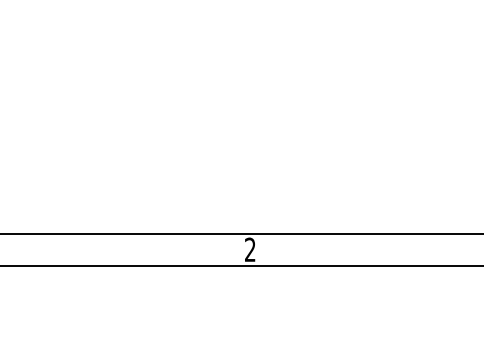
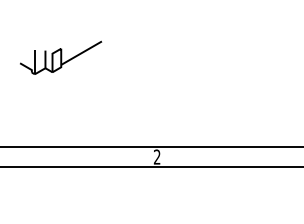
part: (97, 91) -> (61, 57), added

